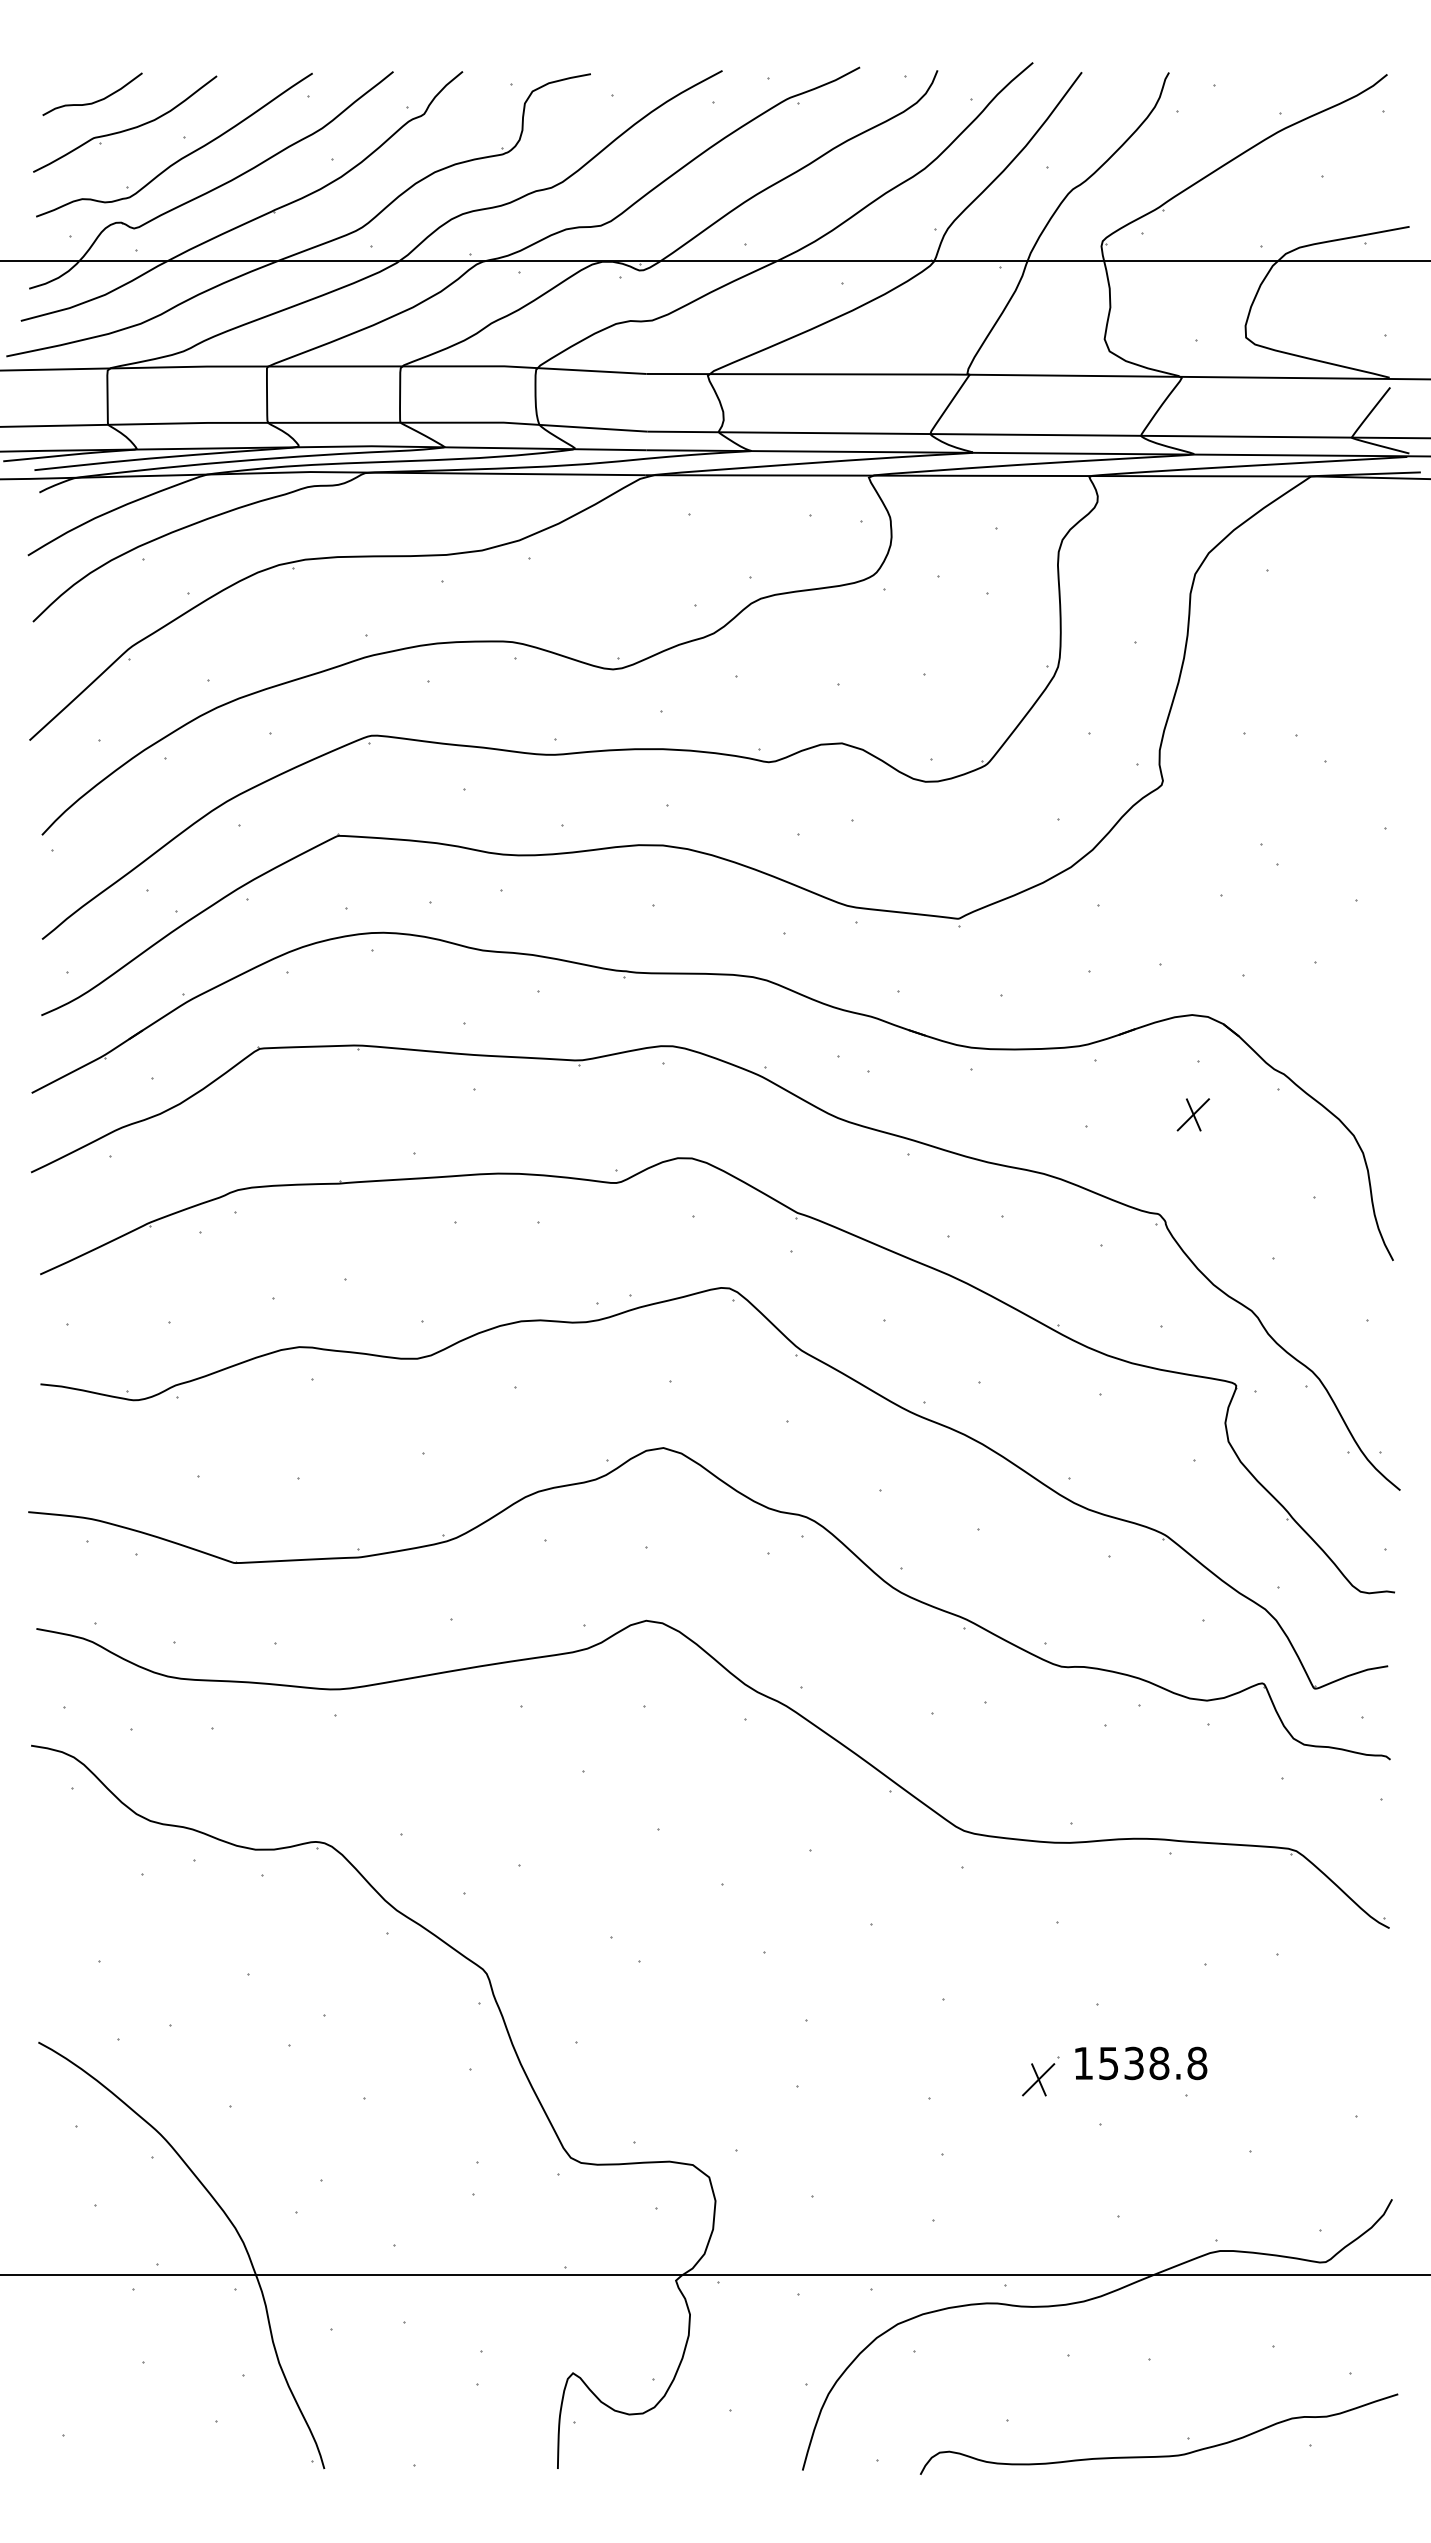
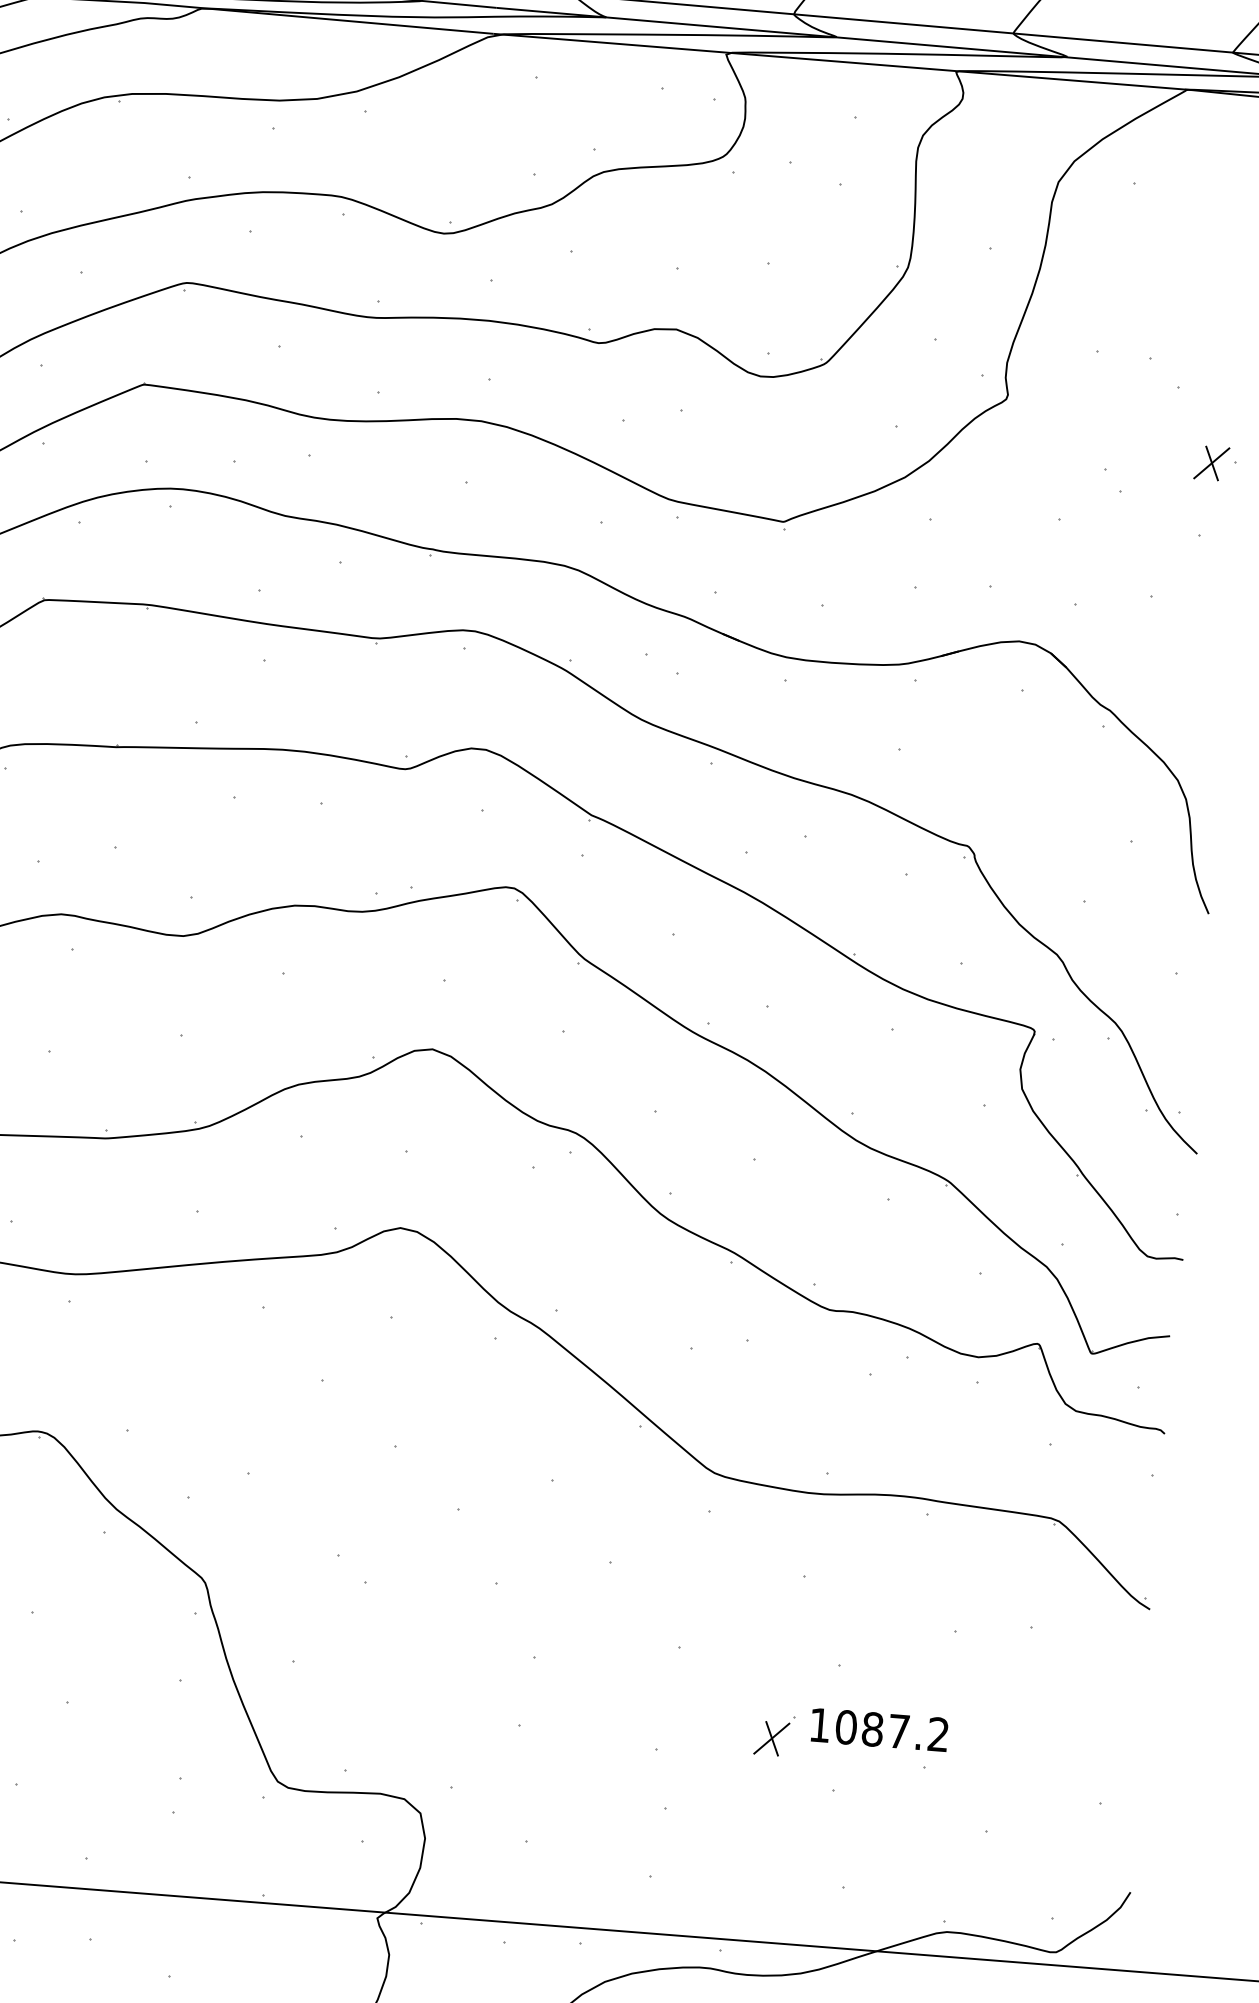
part: (1192, 1114) -> (1210, 462), moved
text: (1153, 2063) -> (892, 1731), 1538.8 -> 1087.2

